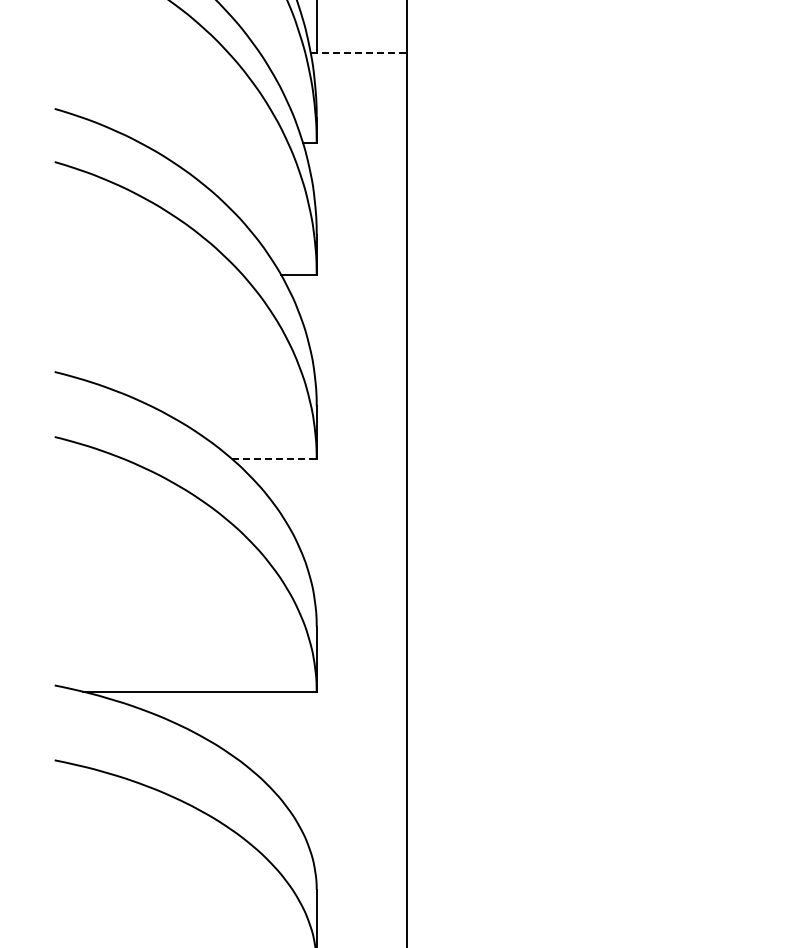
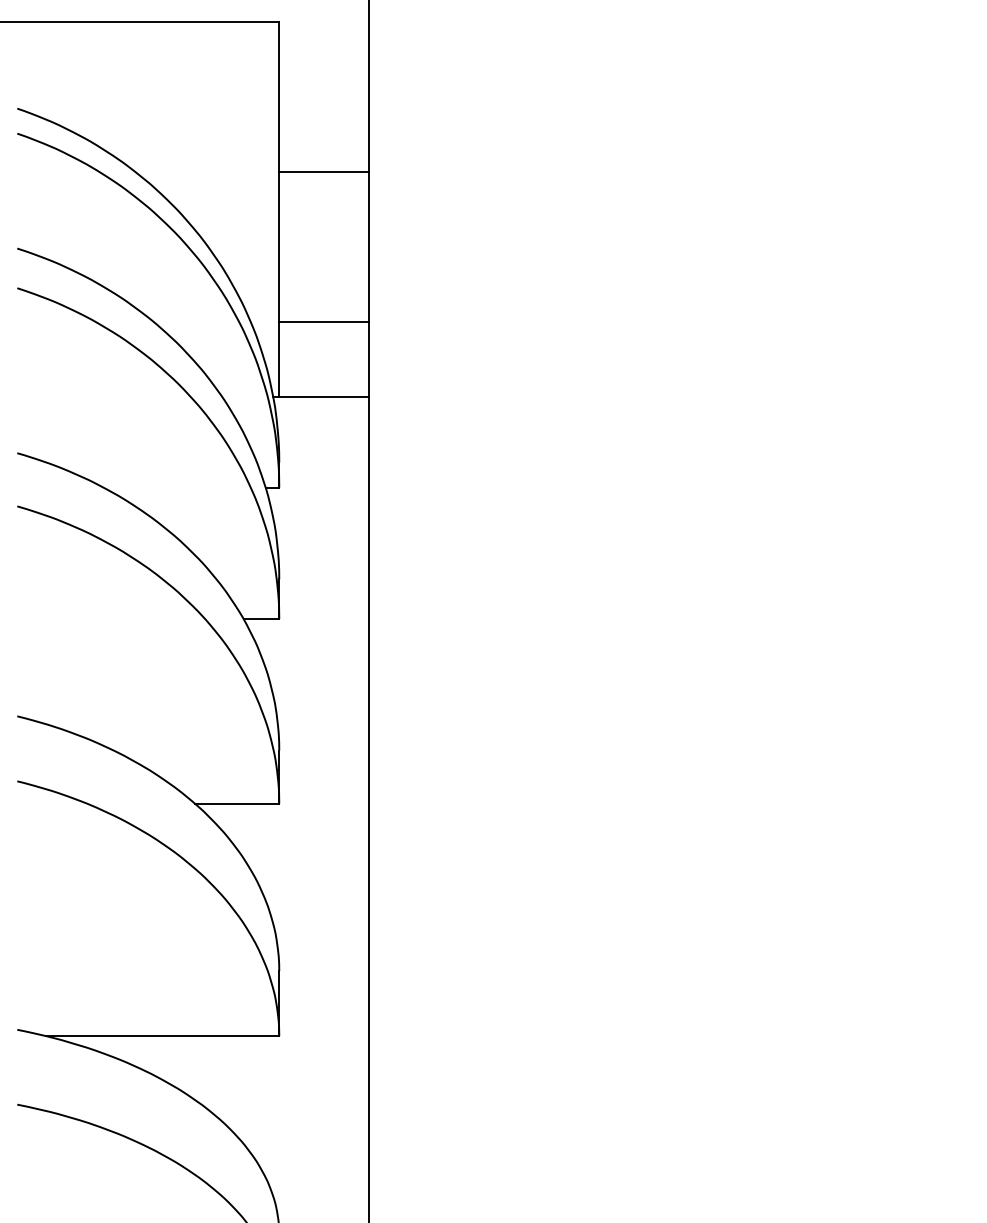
line: (358, 53) -> (321, 397), dashed -> solid
line: (274, 459) -> (237, 803), dashed -> solid

